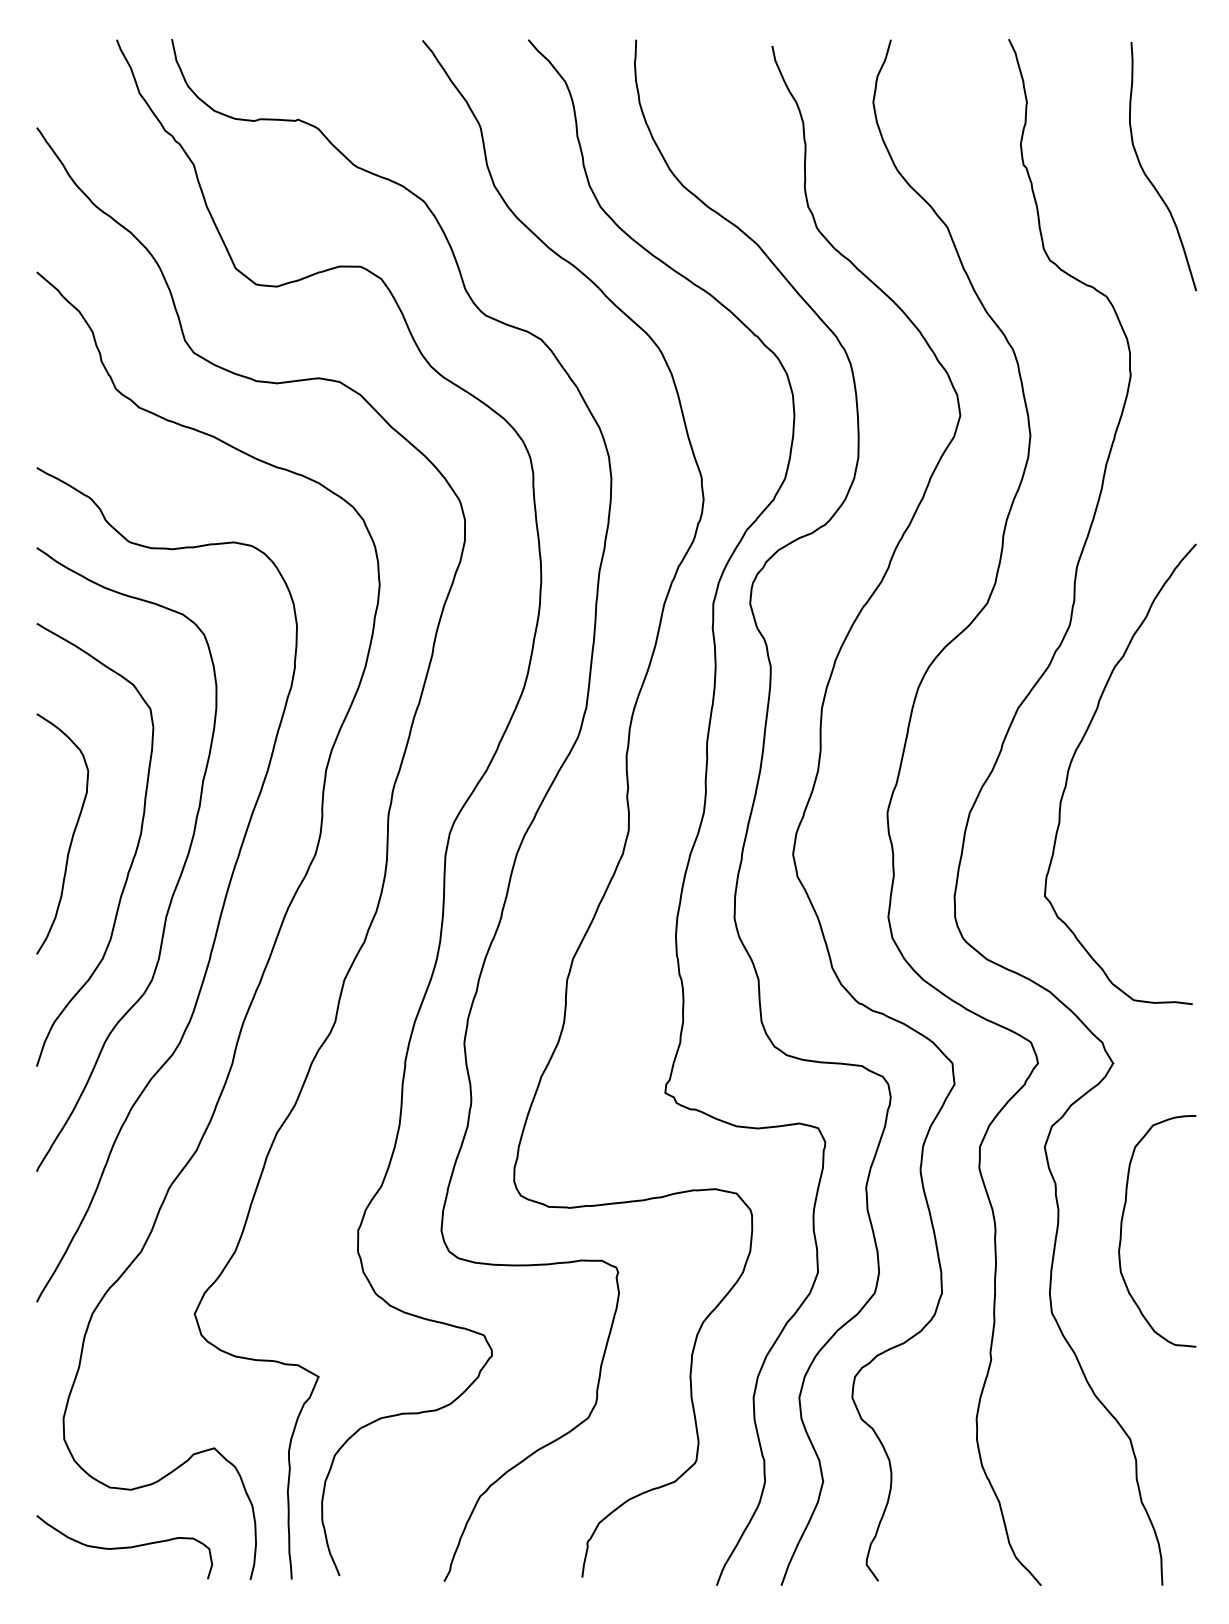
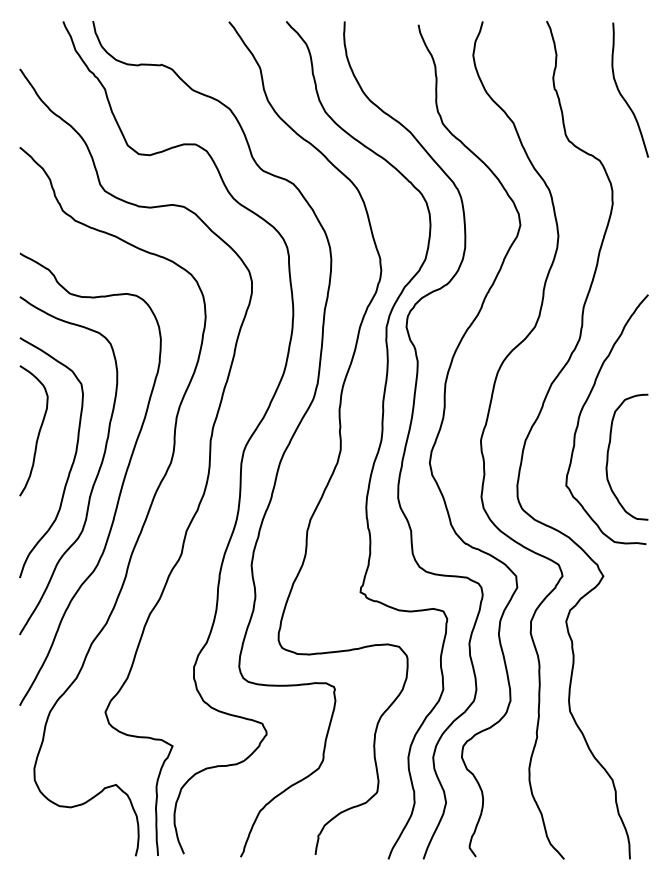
curve: (71, 835) -> (38, 431), moved
curve: (1122, 1229) -> (608, 456), moved
curve: (126, 1545) -> (68, 837), removed

